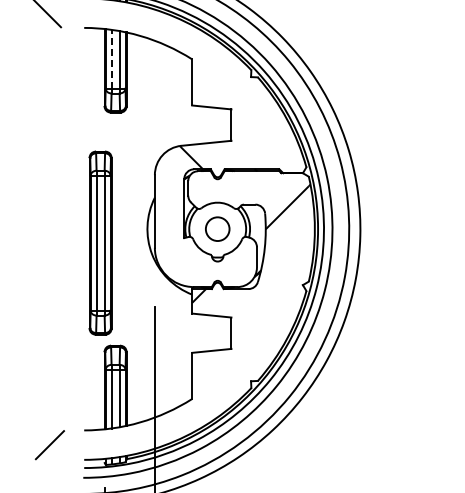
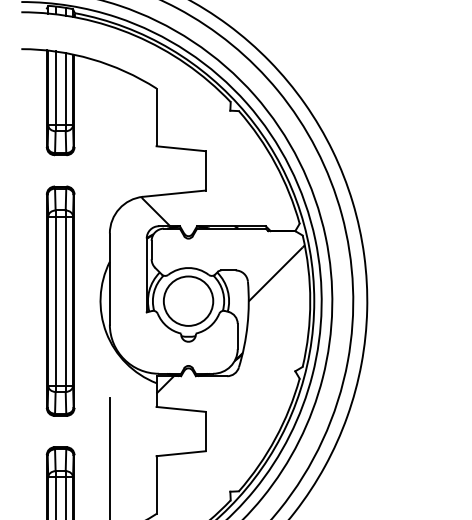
line: (111, 58) -> (55, 87), dashed -> solid
circle: (217, 228) -> (188, 300), size x1.67
part: (100, 242) -> (60, 300), moved

